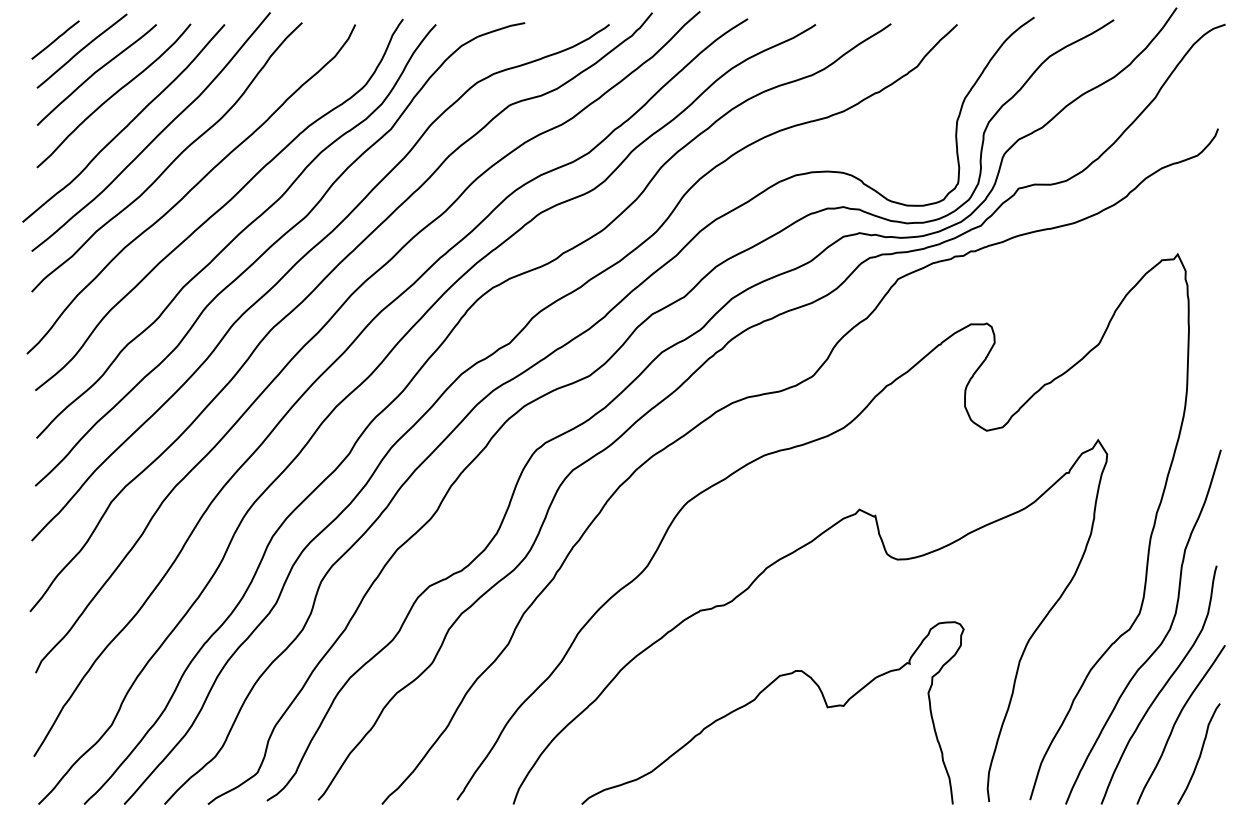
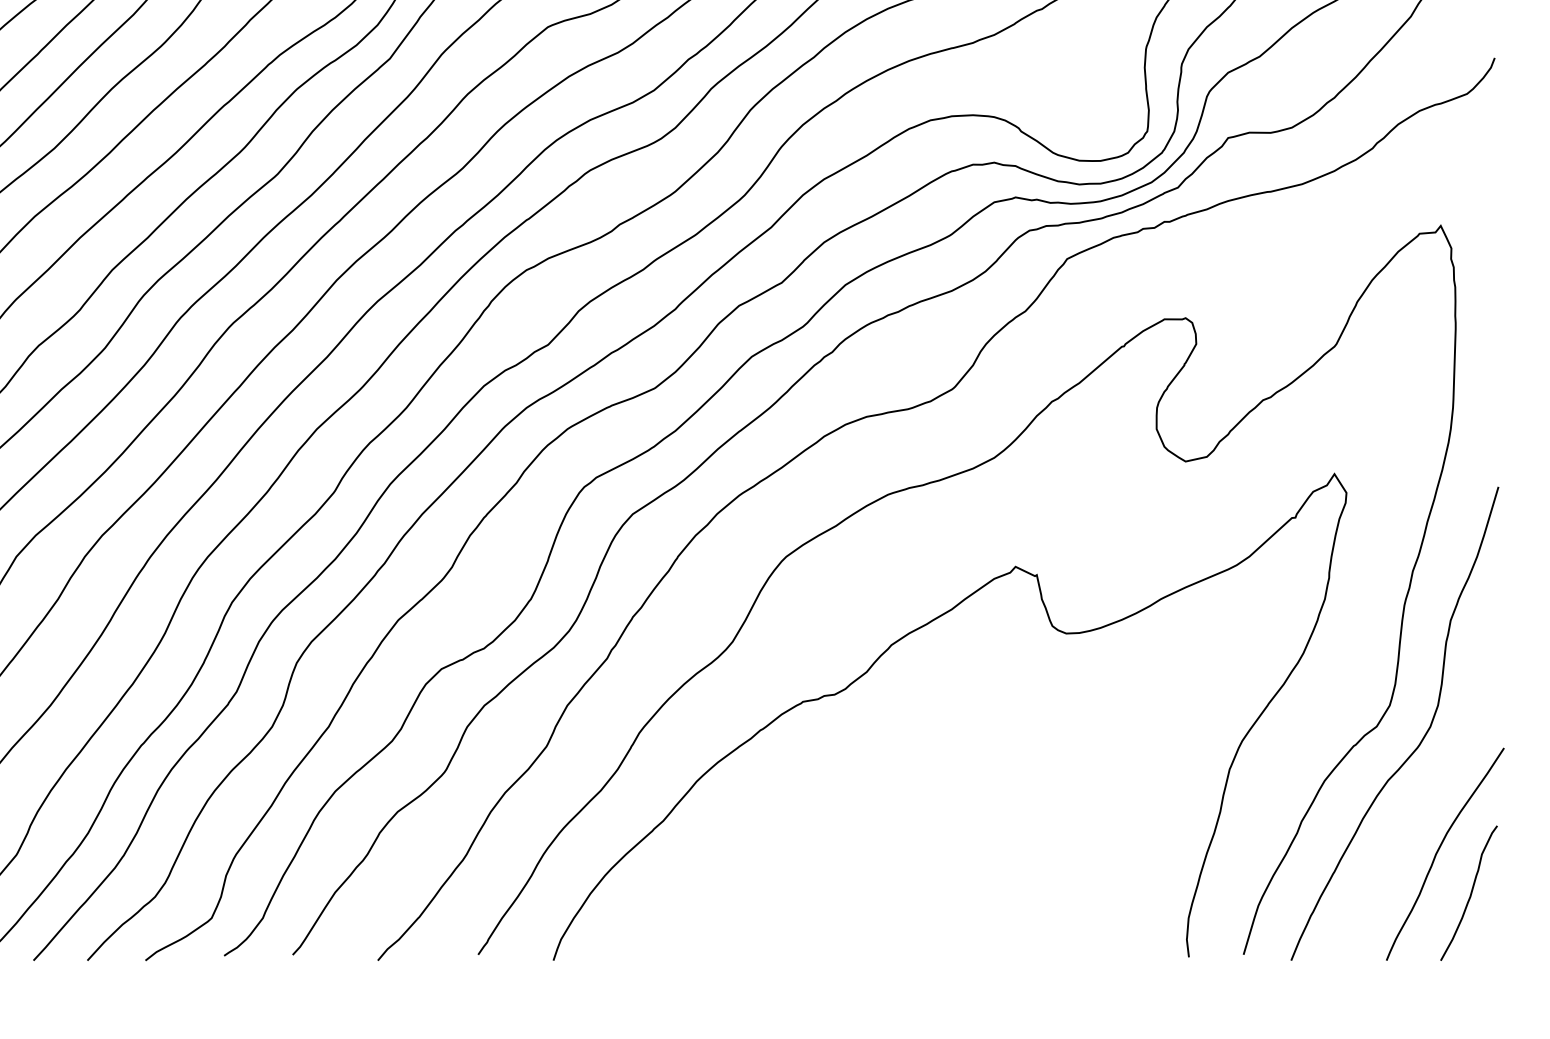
curve: (1162, 686) -> (1420, 803), removed
curve: (755, 700) -> (876, 821), removed

